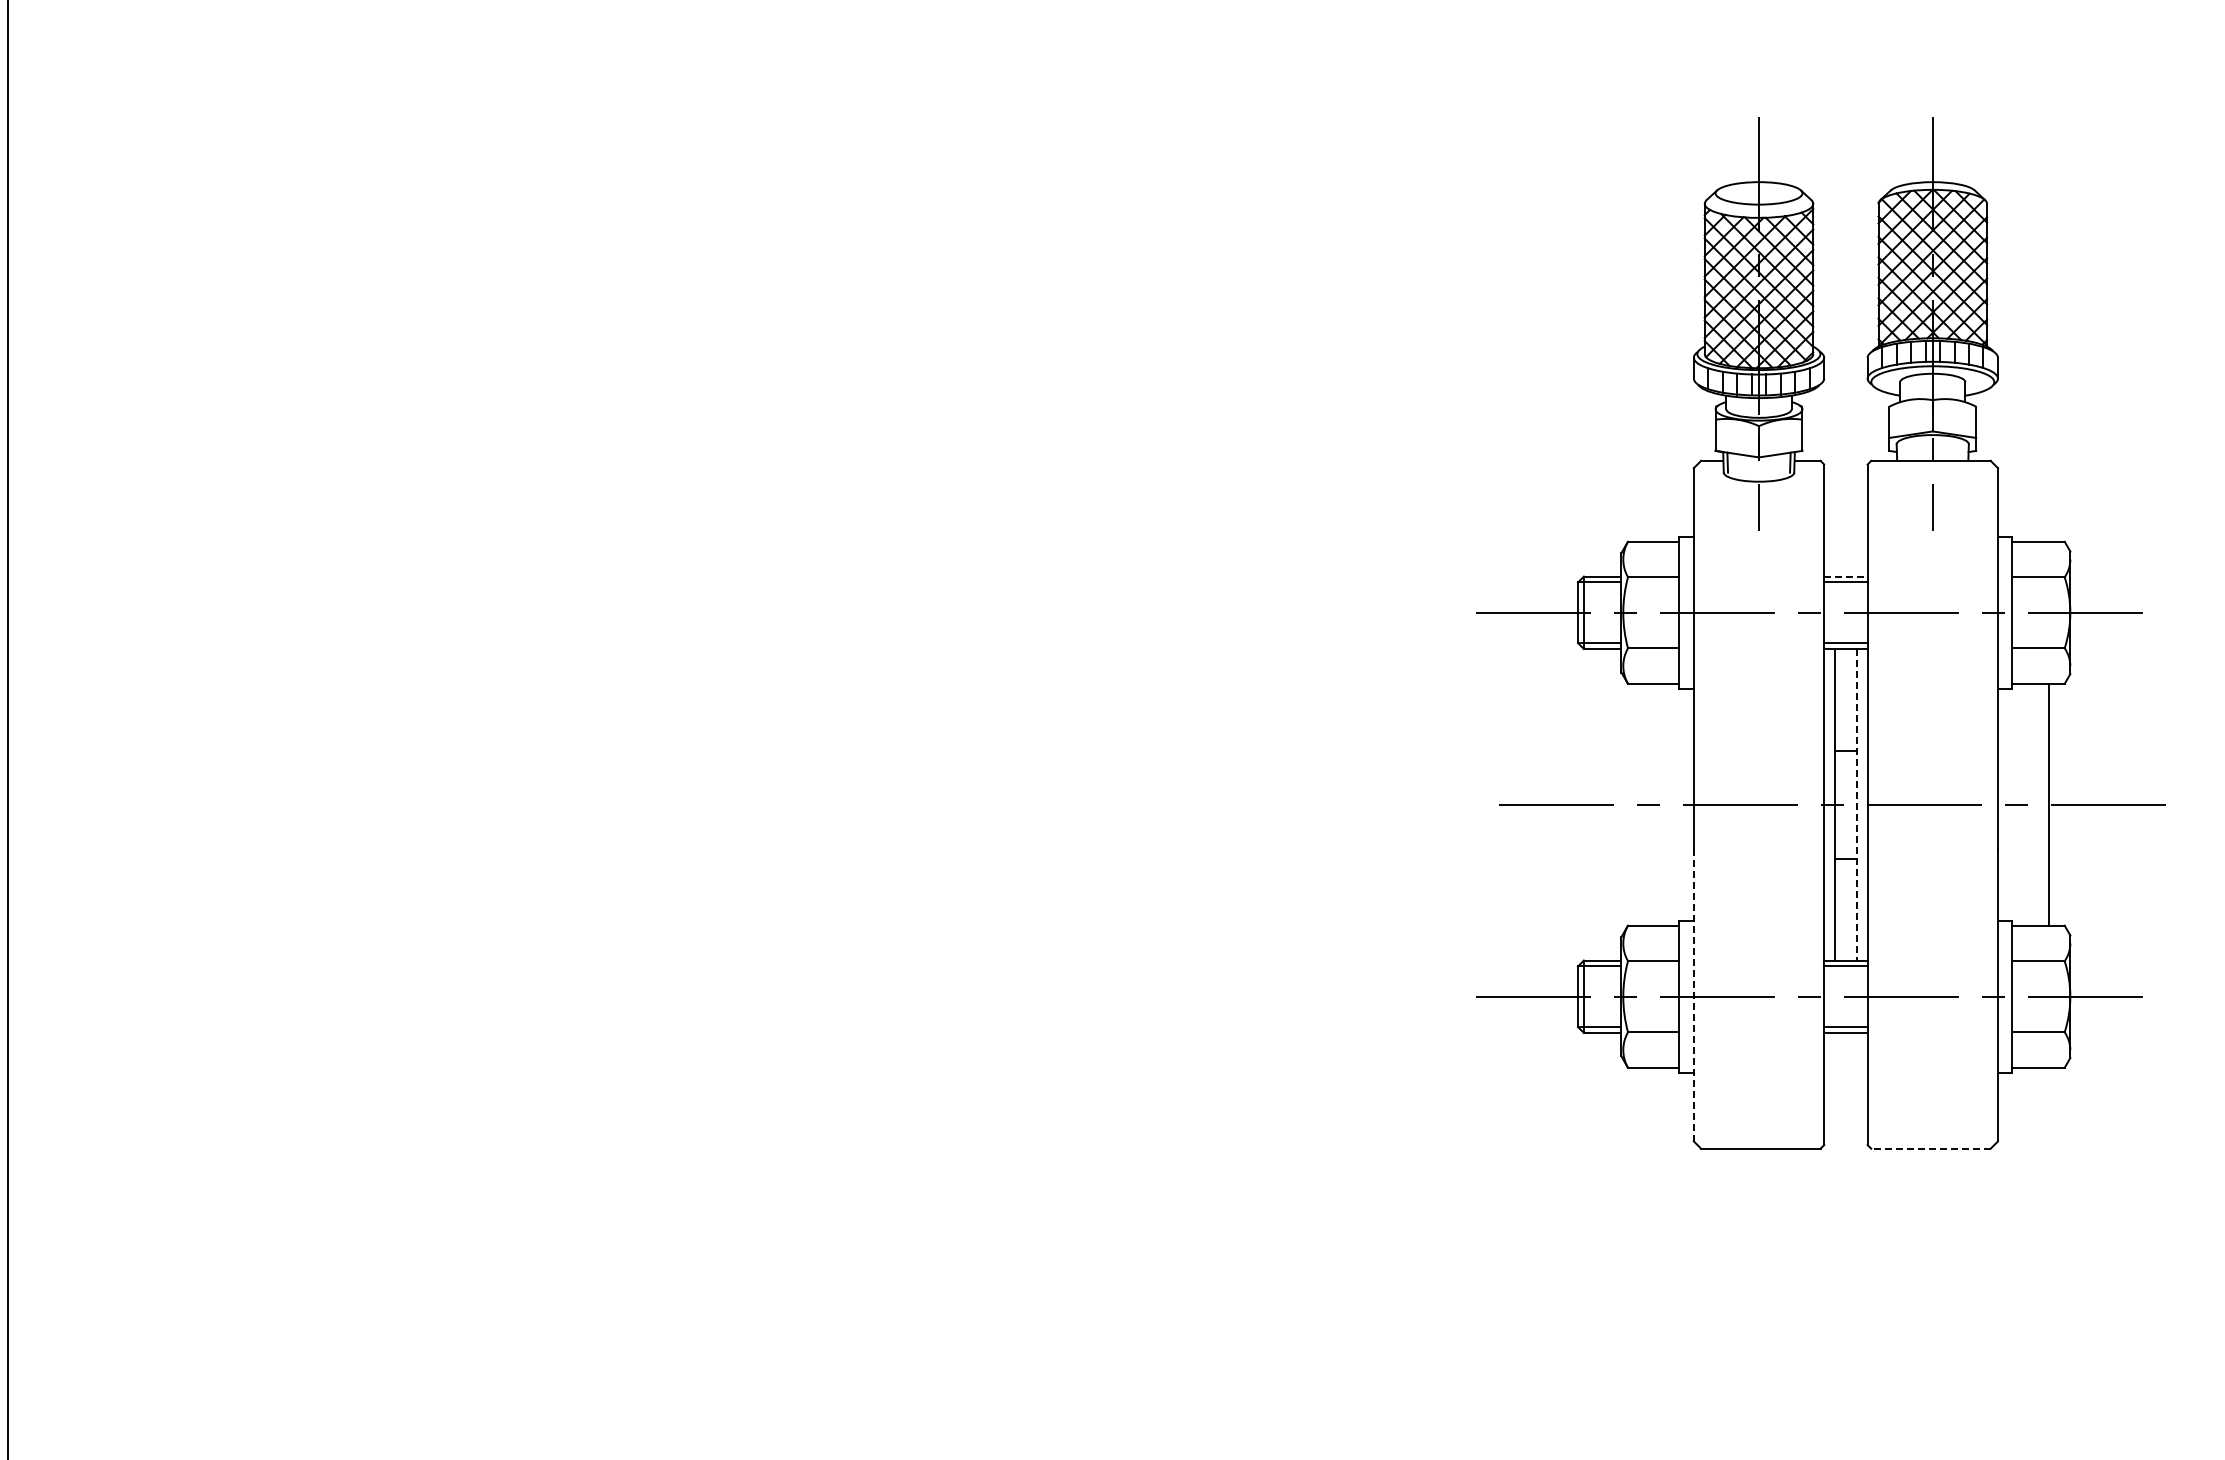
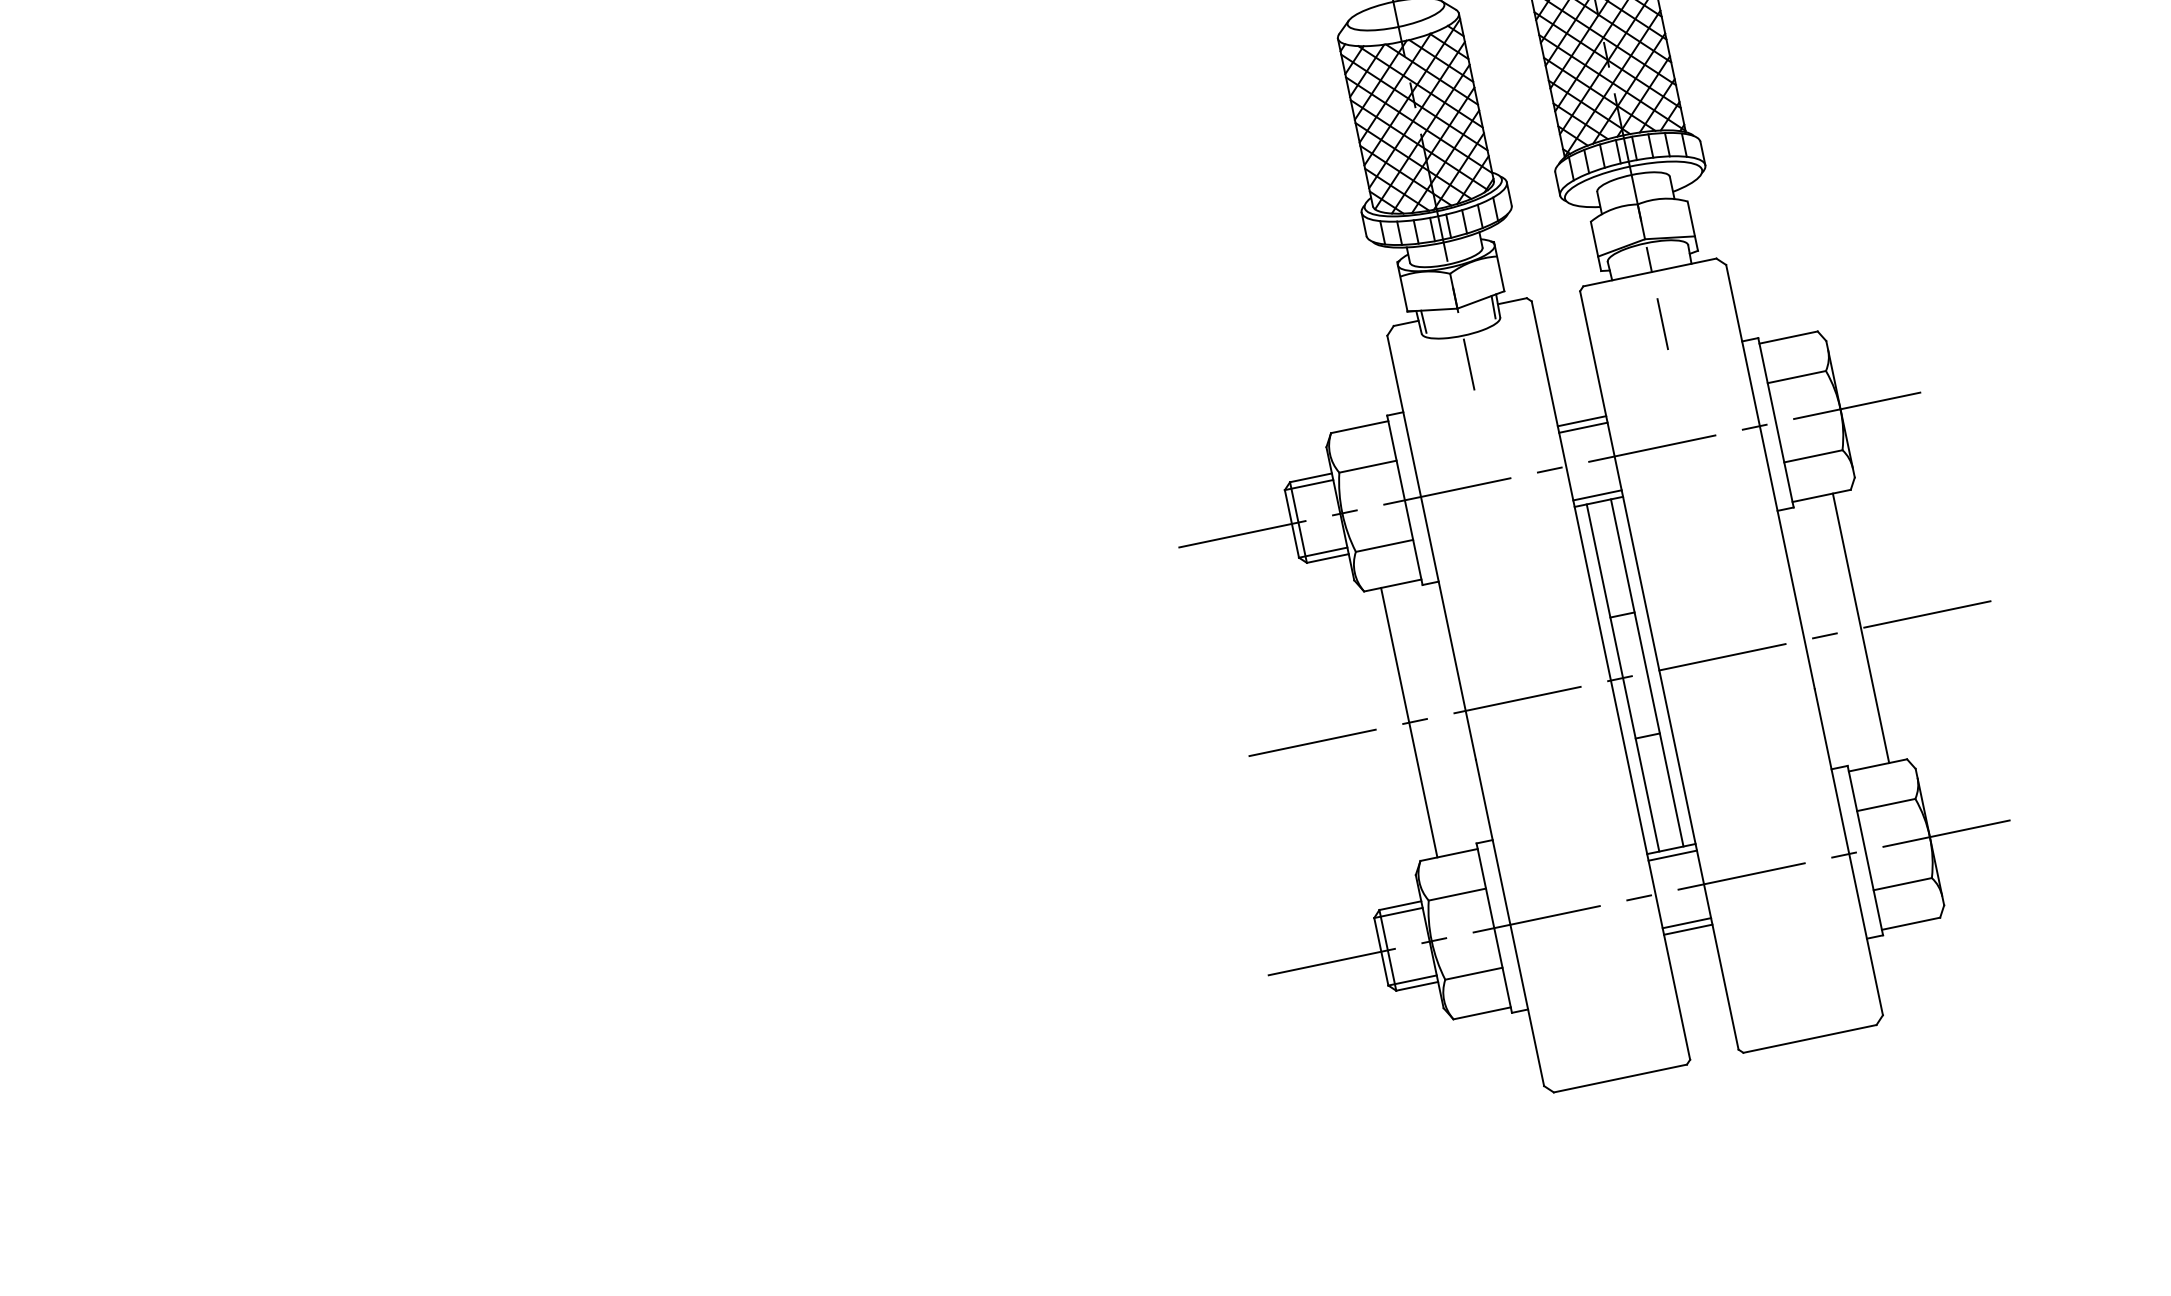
line: (1845, 576) -> (1581, 421), dashed -> solid
line: (1643, 804) -> (1409, 722), added
line: (1856, 804) -> (1646, 672), dashed -> solid
line: (1693, 995) -> (1509, 923), dashed -> solid
line: (1930, 1148) -> (1809, 1038), dashed -> solid

